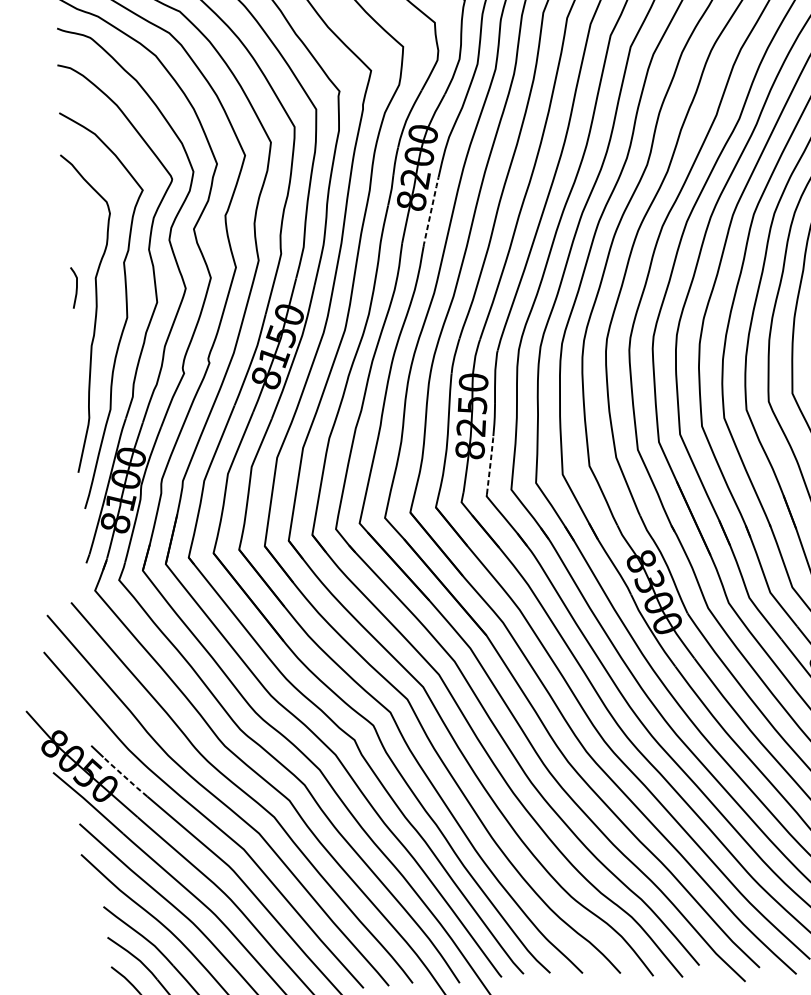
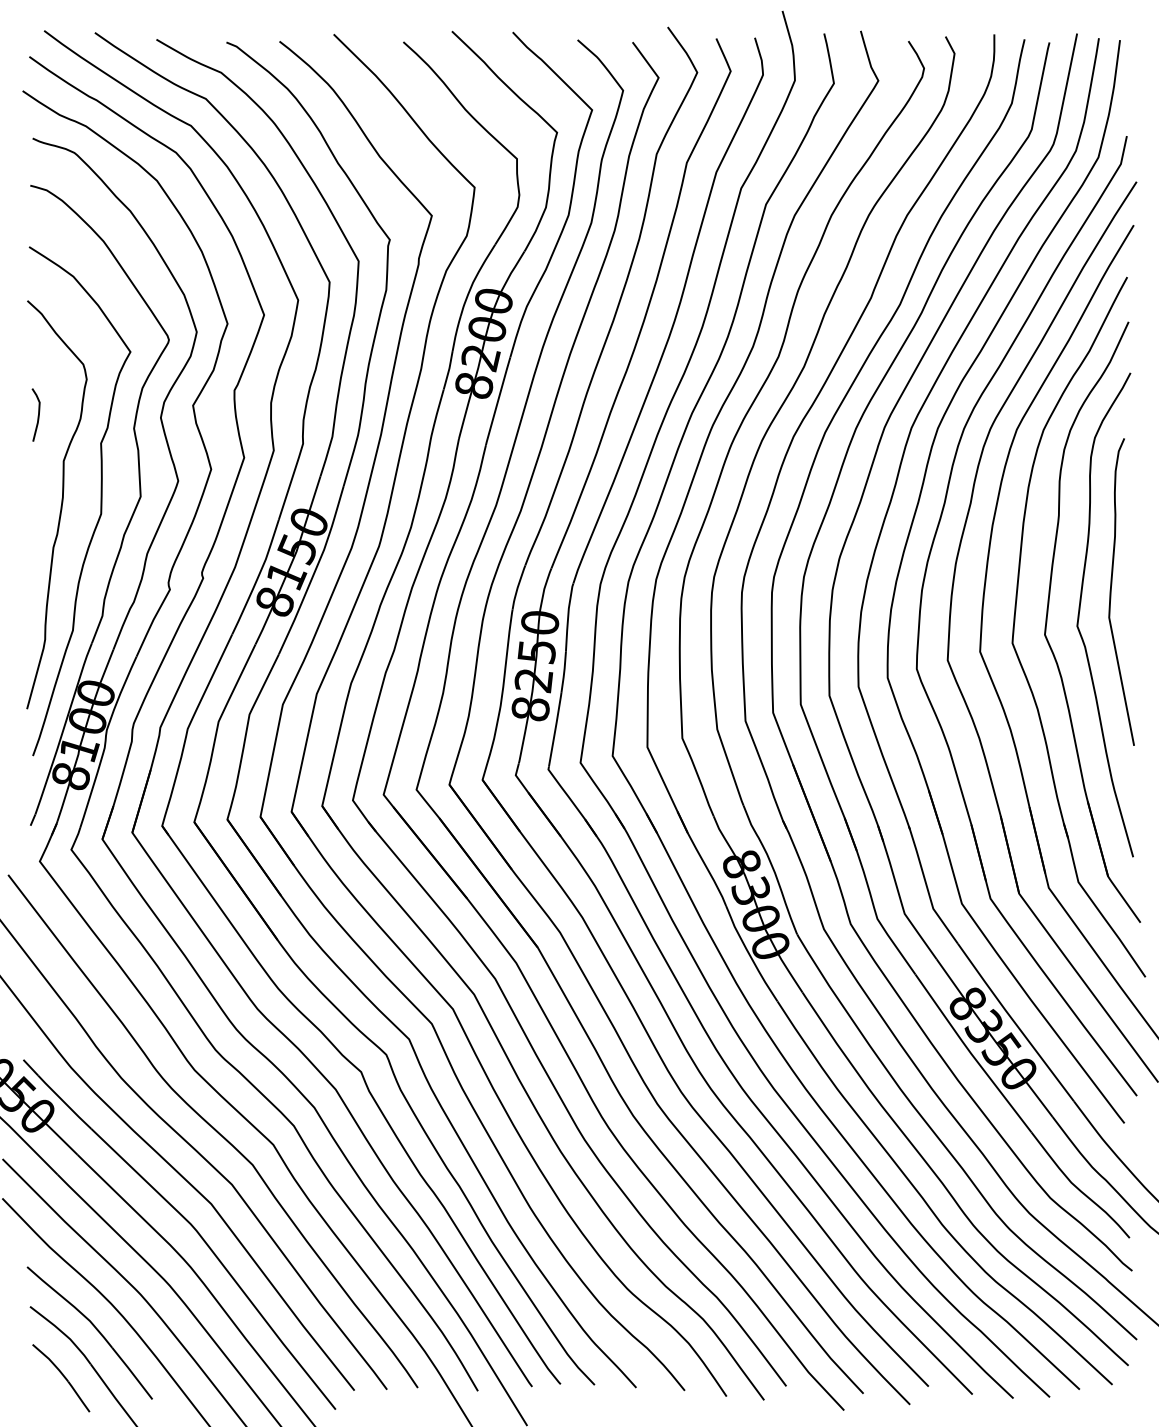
line: (431, 211) -> (498, 400), dashed -> solid
curve: (75, 288) -> (37, 415), moved
line: (490, 464) -> (555, 728), dashed -> solid
line: (125, 777) -> (64, 1102), dashed -> solid

